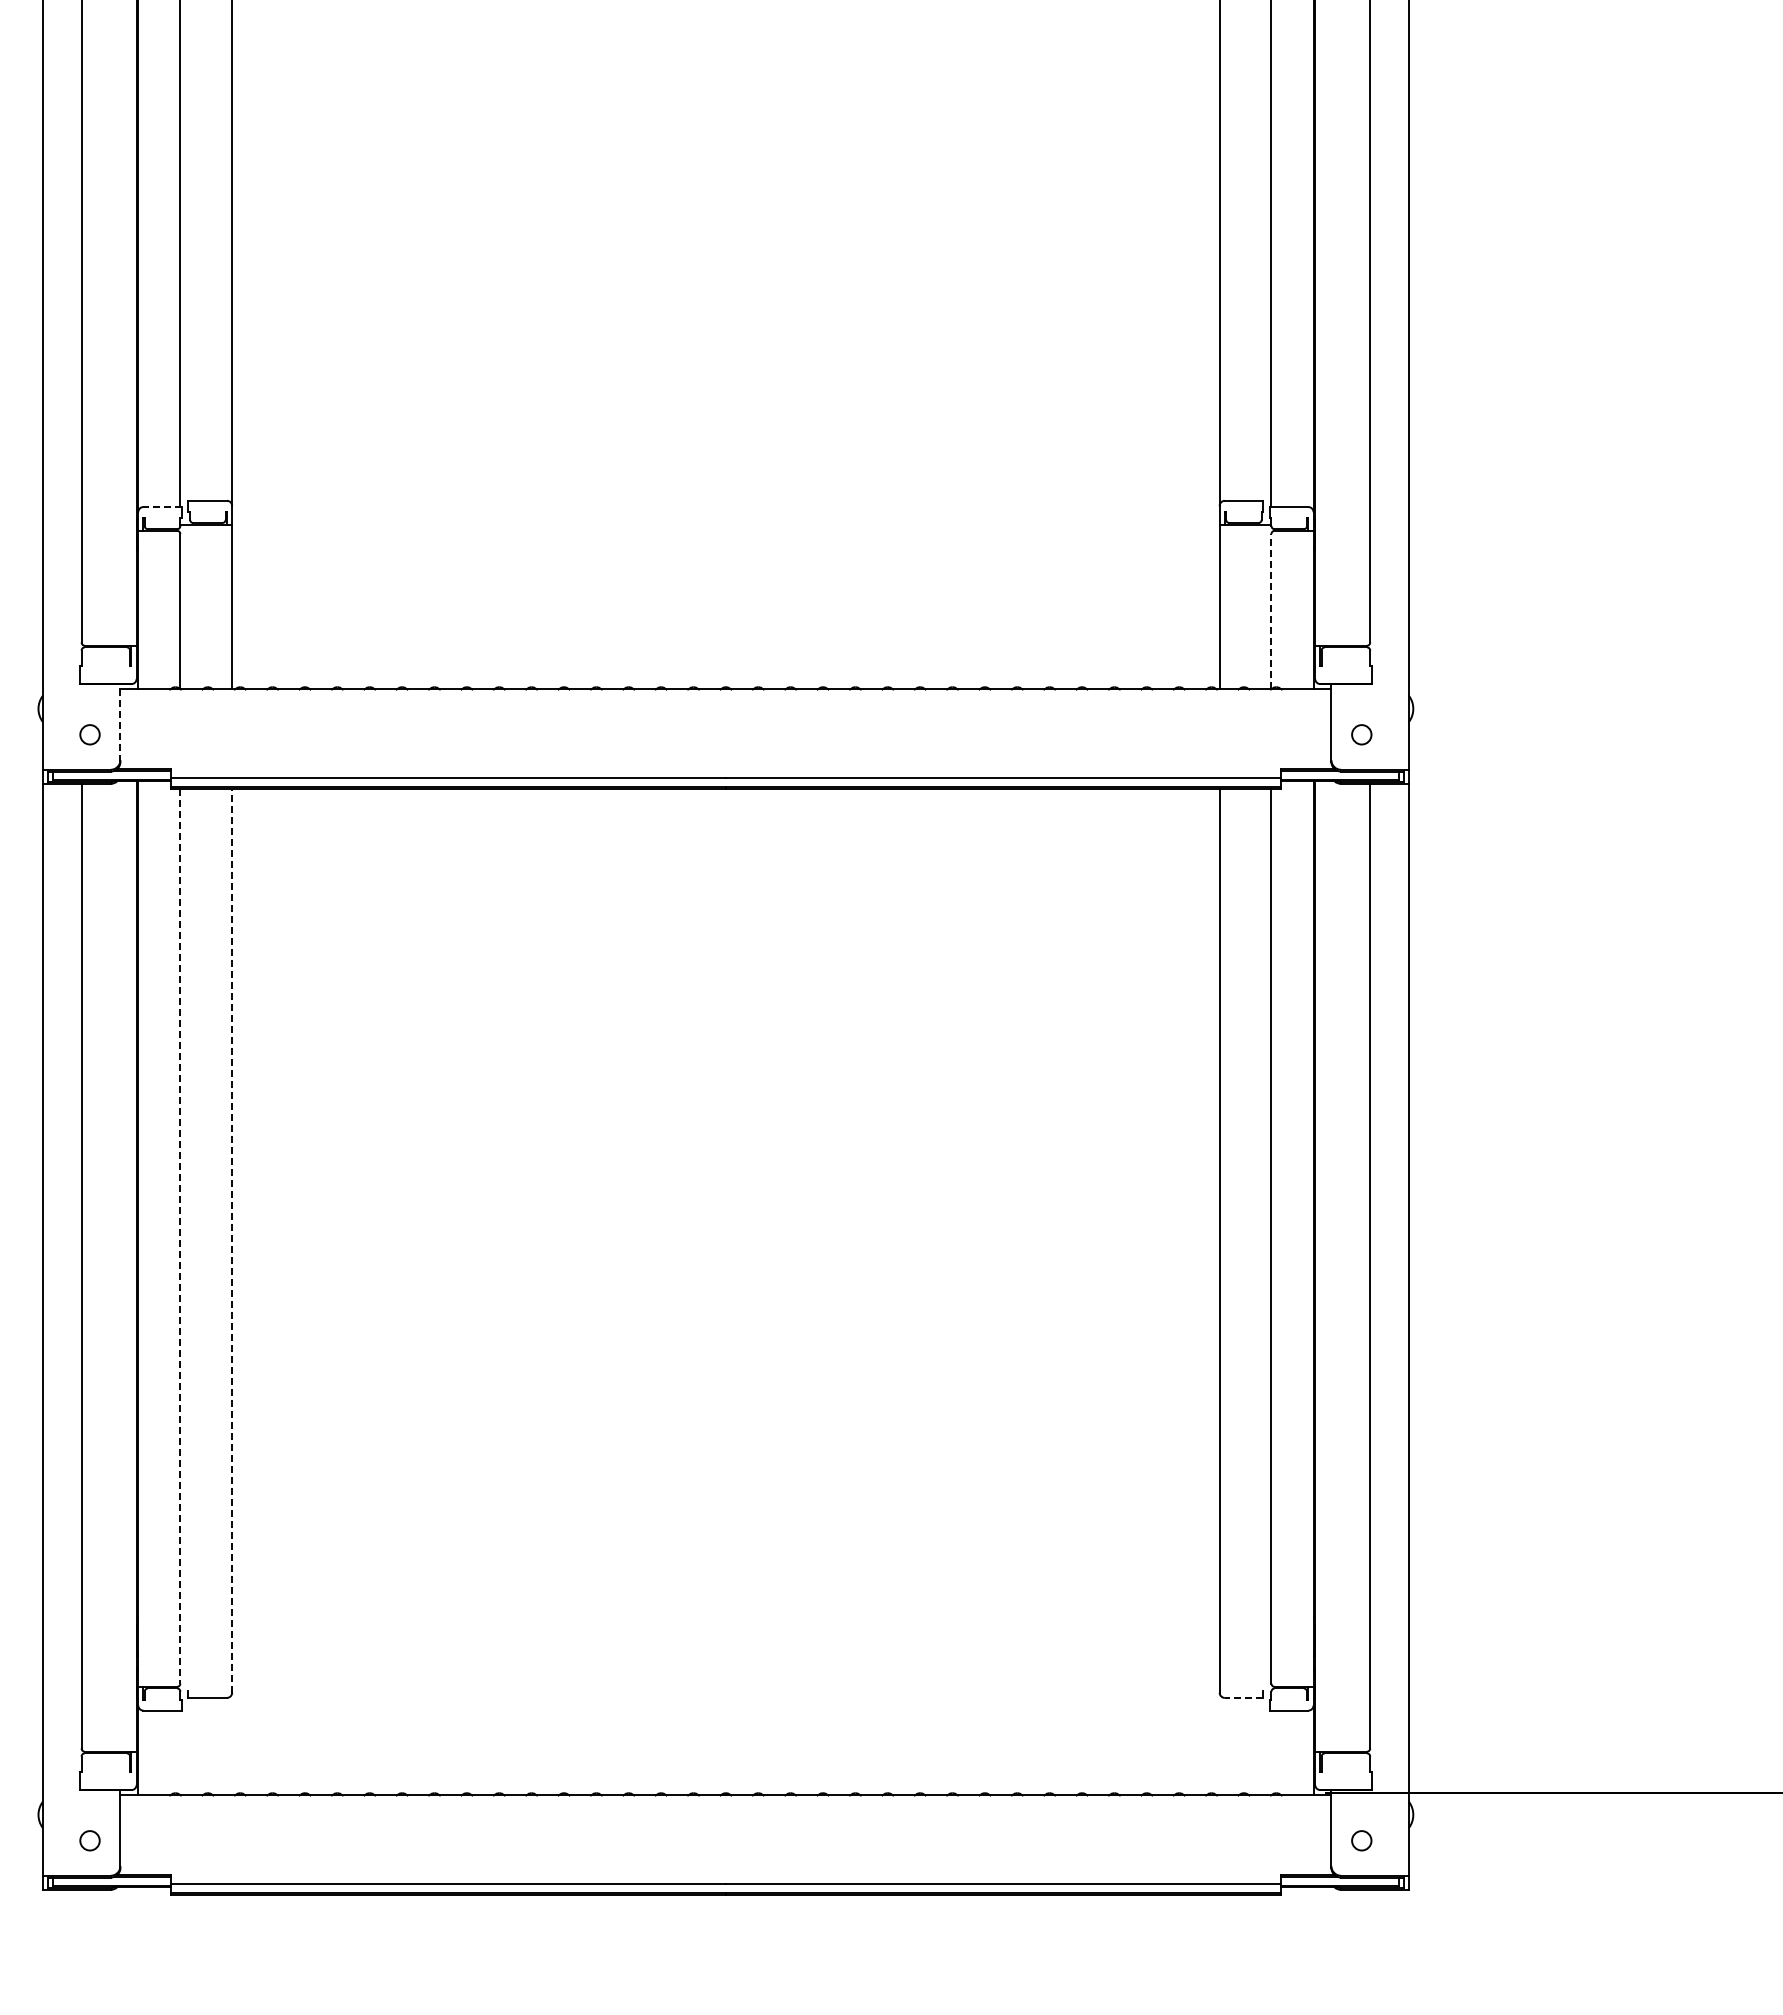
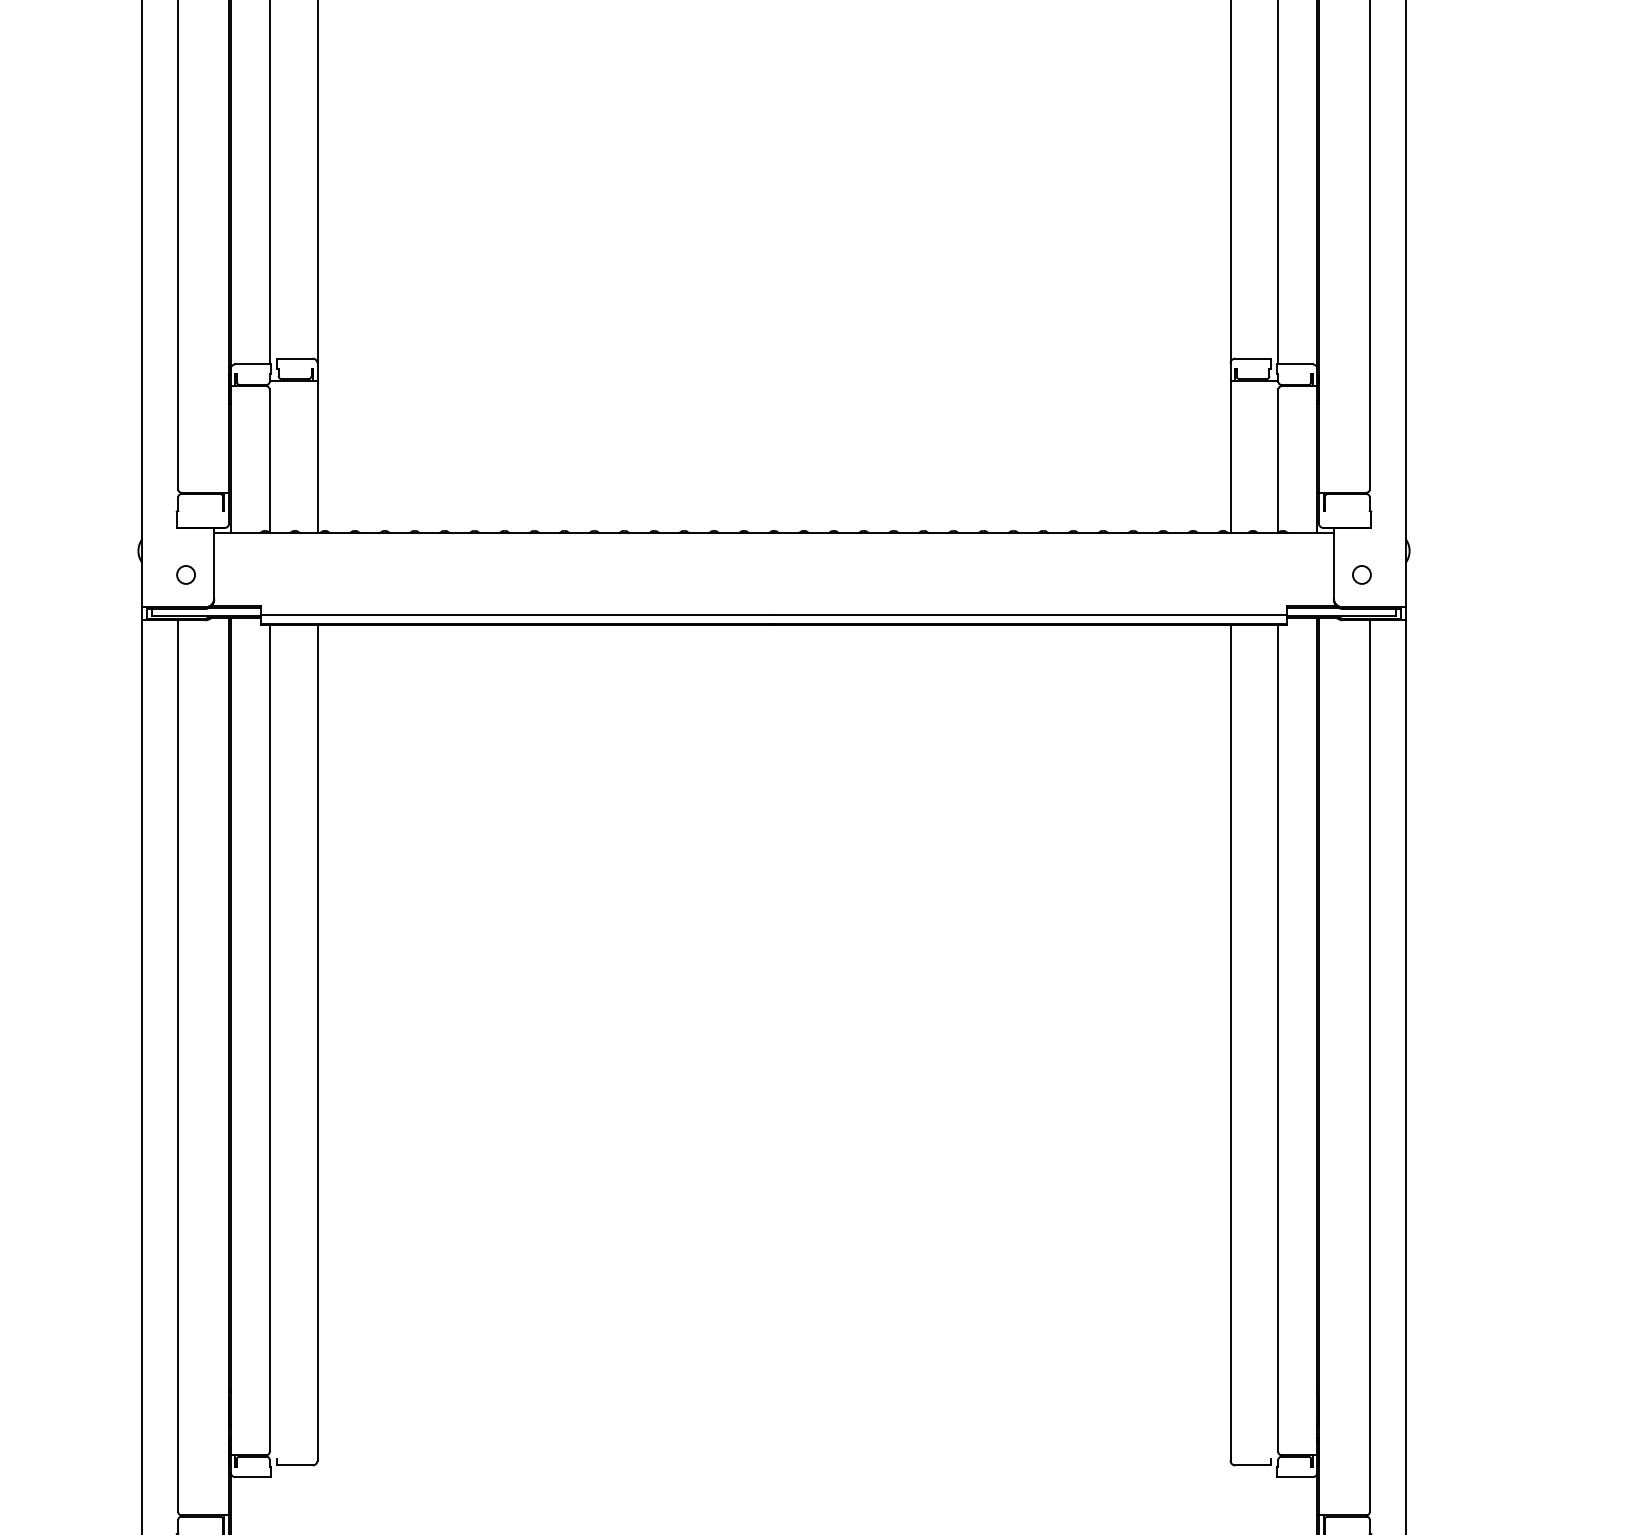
line: (162, 507) -> (253, 364), dashed -> solid
line: (1271, 611) -> (1278, 460), dashed -> solid
line: (120, 722) -> (214, 563), dashed -> solid
line: (180, 1236) -> (269, 1038), dashed -> solid
line: (232, 1240) -> (317, 1042), dashed -> solid
line: (1243, 1697) -> (1252, 1465), dashed -> solid

